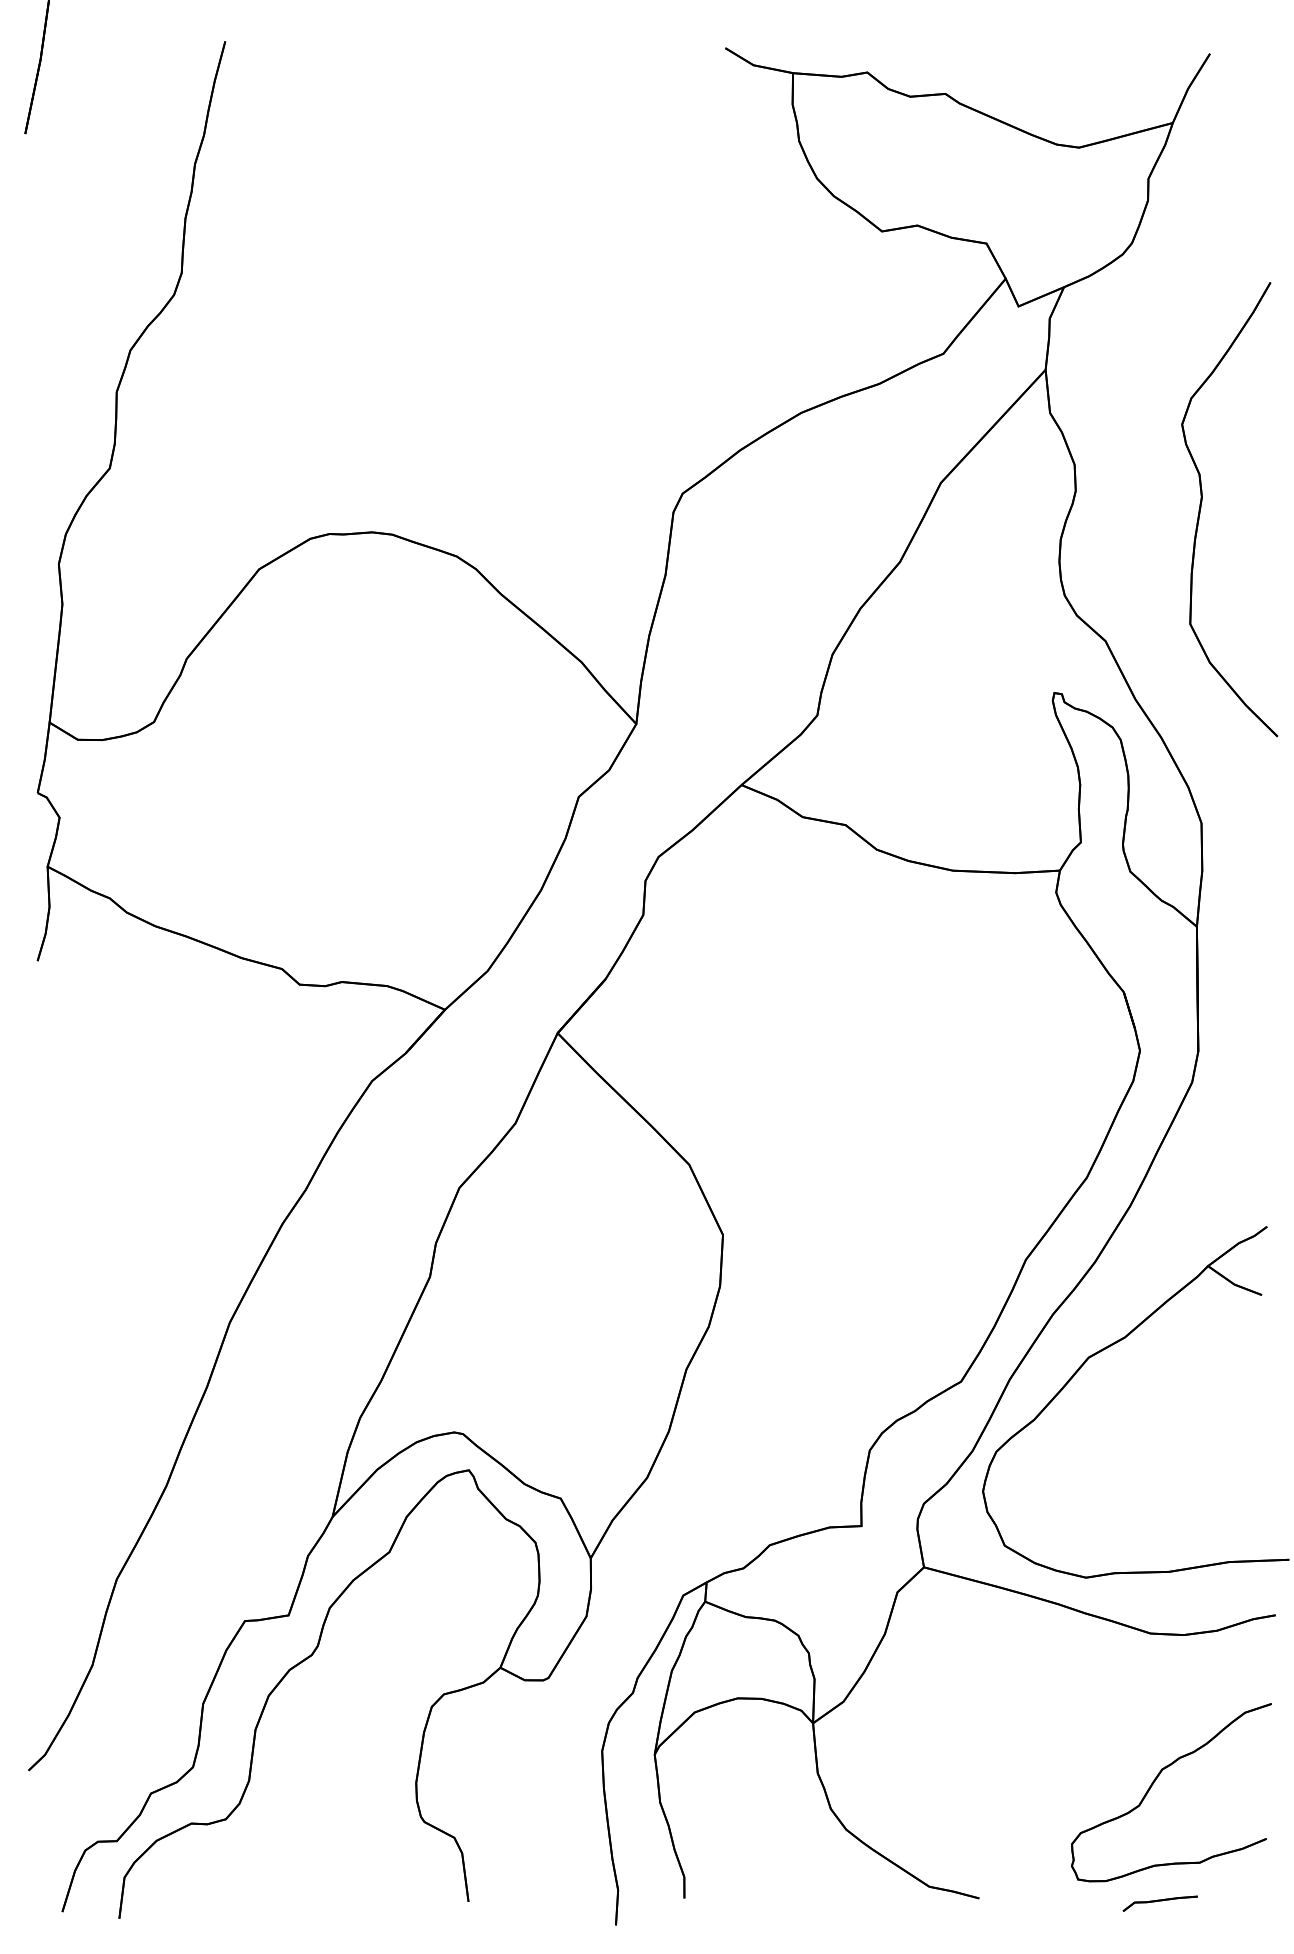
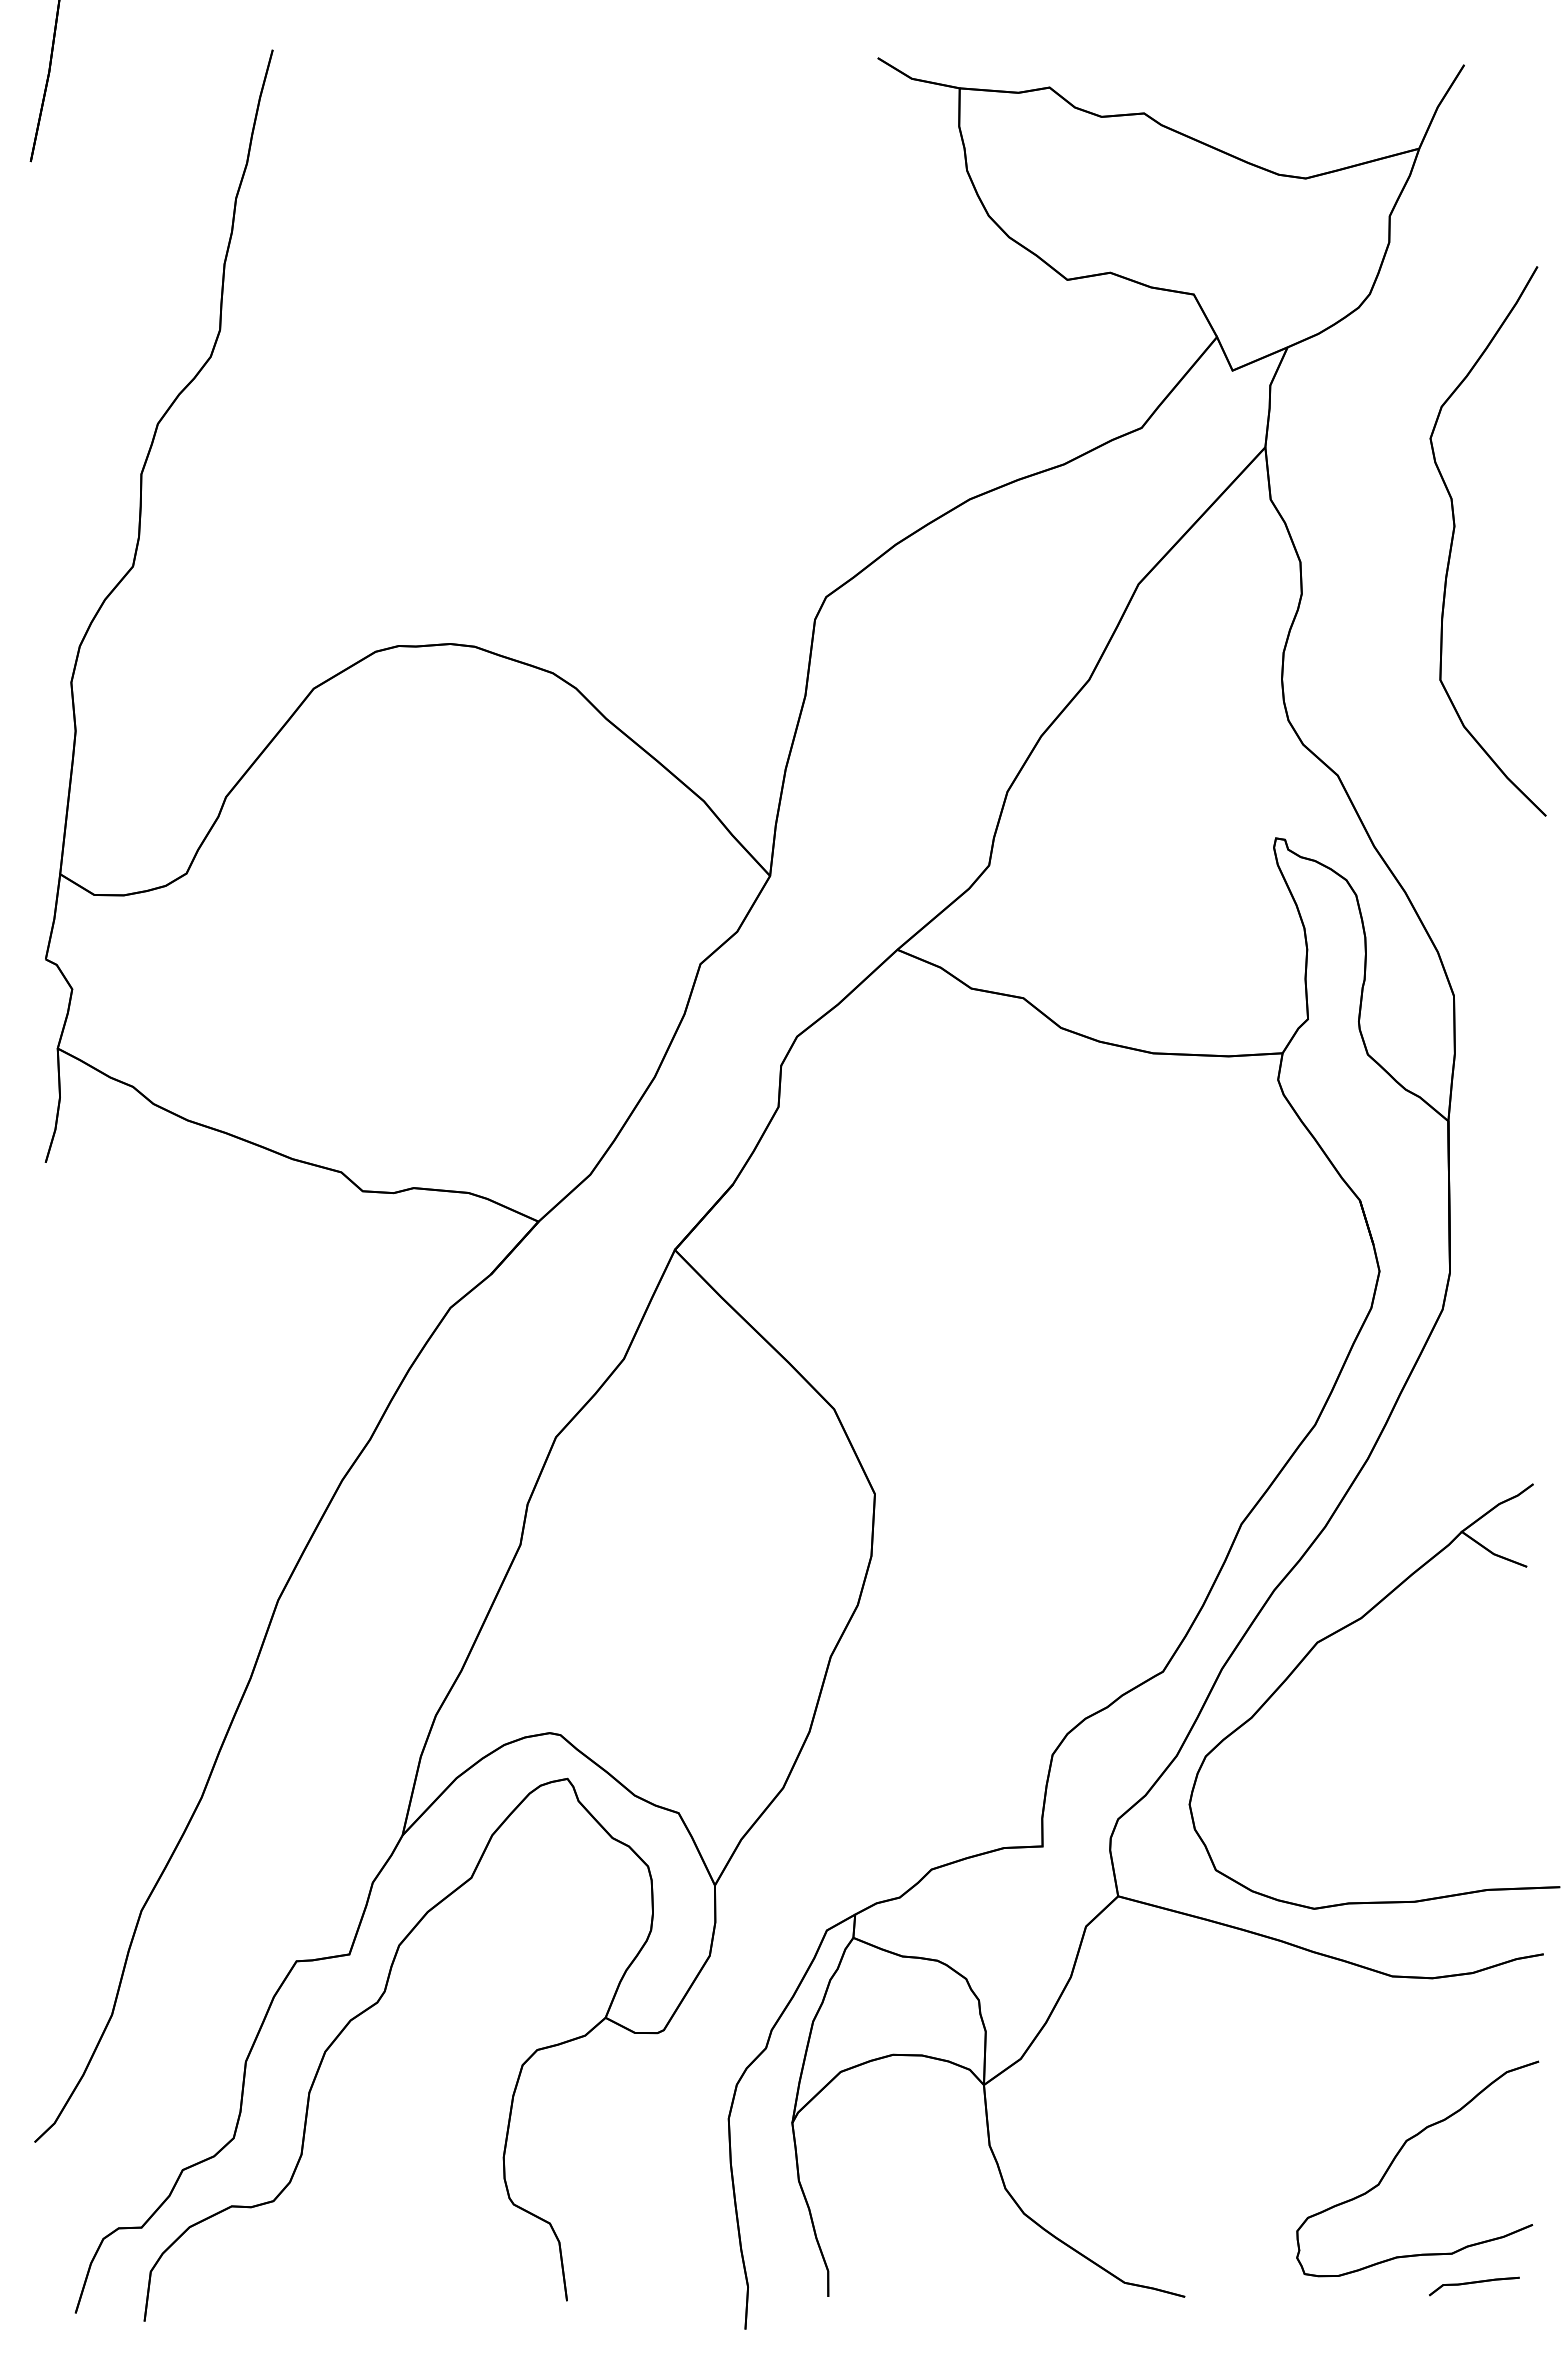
part: (1201, 508) -> (1453, 540), moved
part: (1159, 1903) -> (1473, 2286), moved

